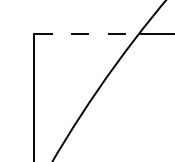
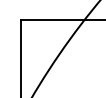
line: (86, 33) -> (52, 20), dashed -> solid

